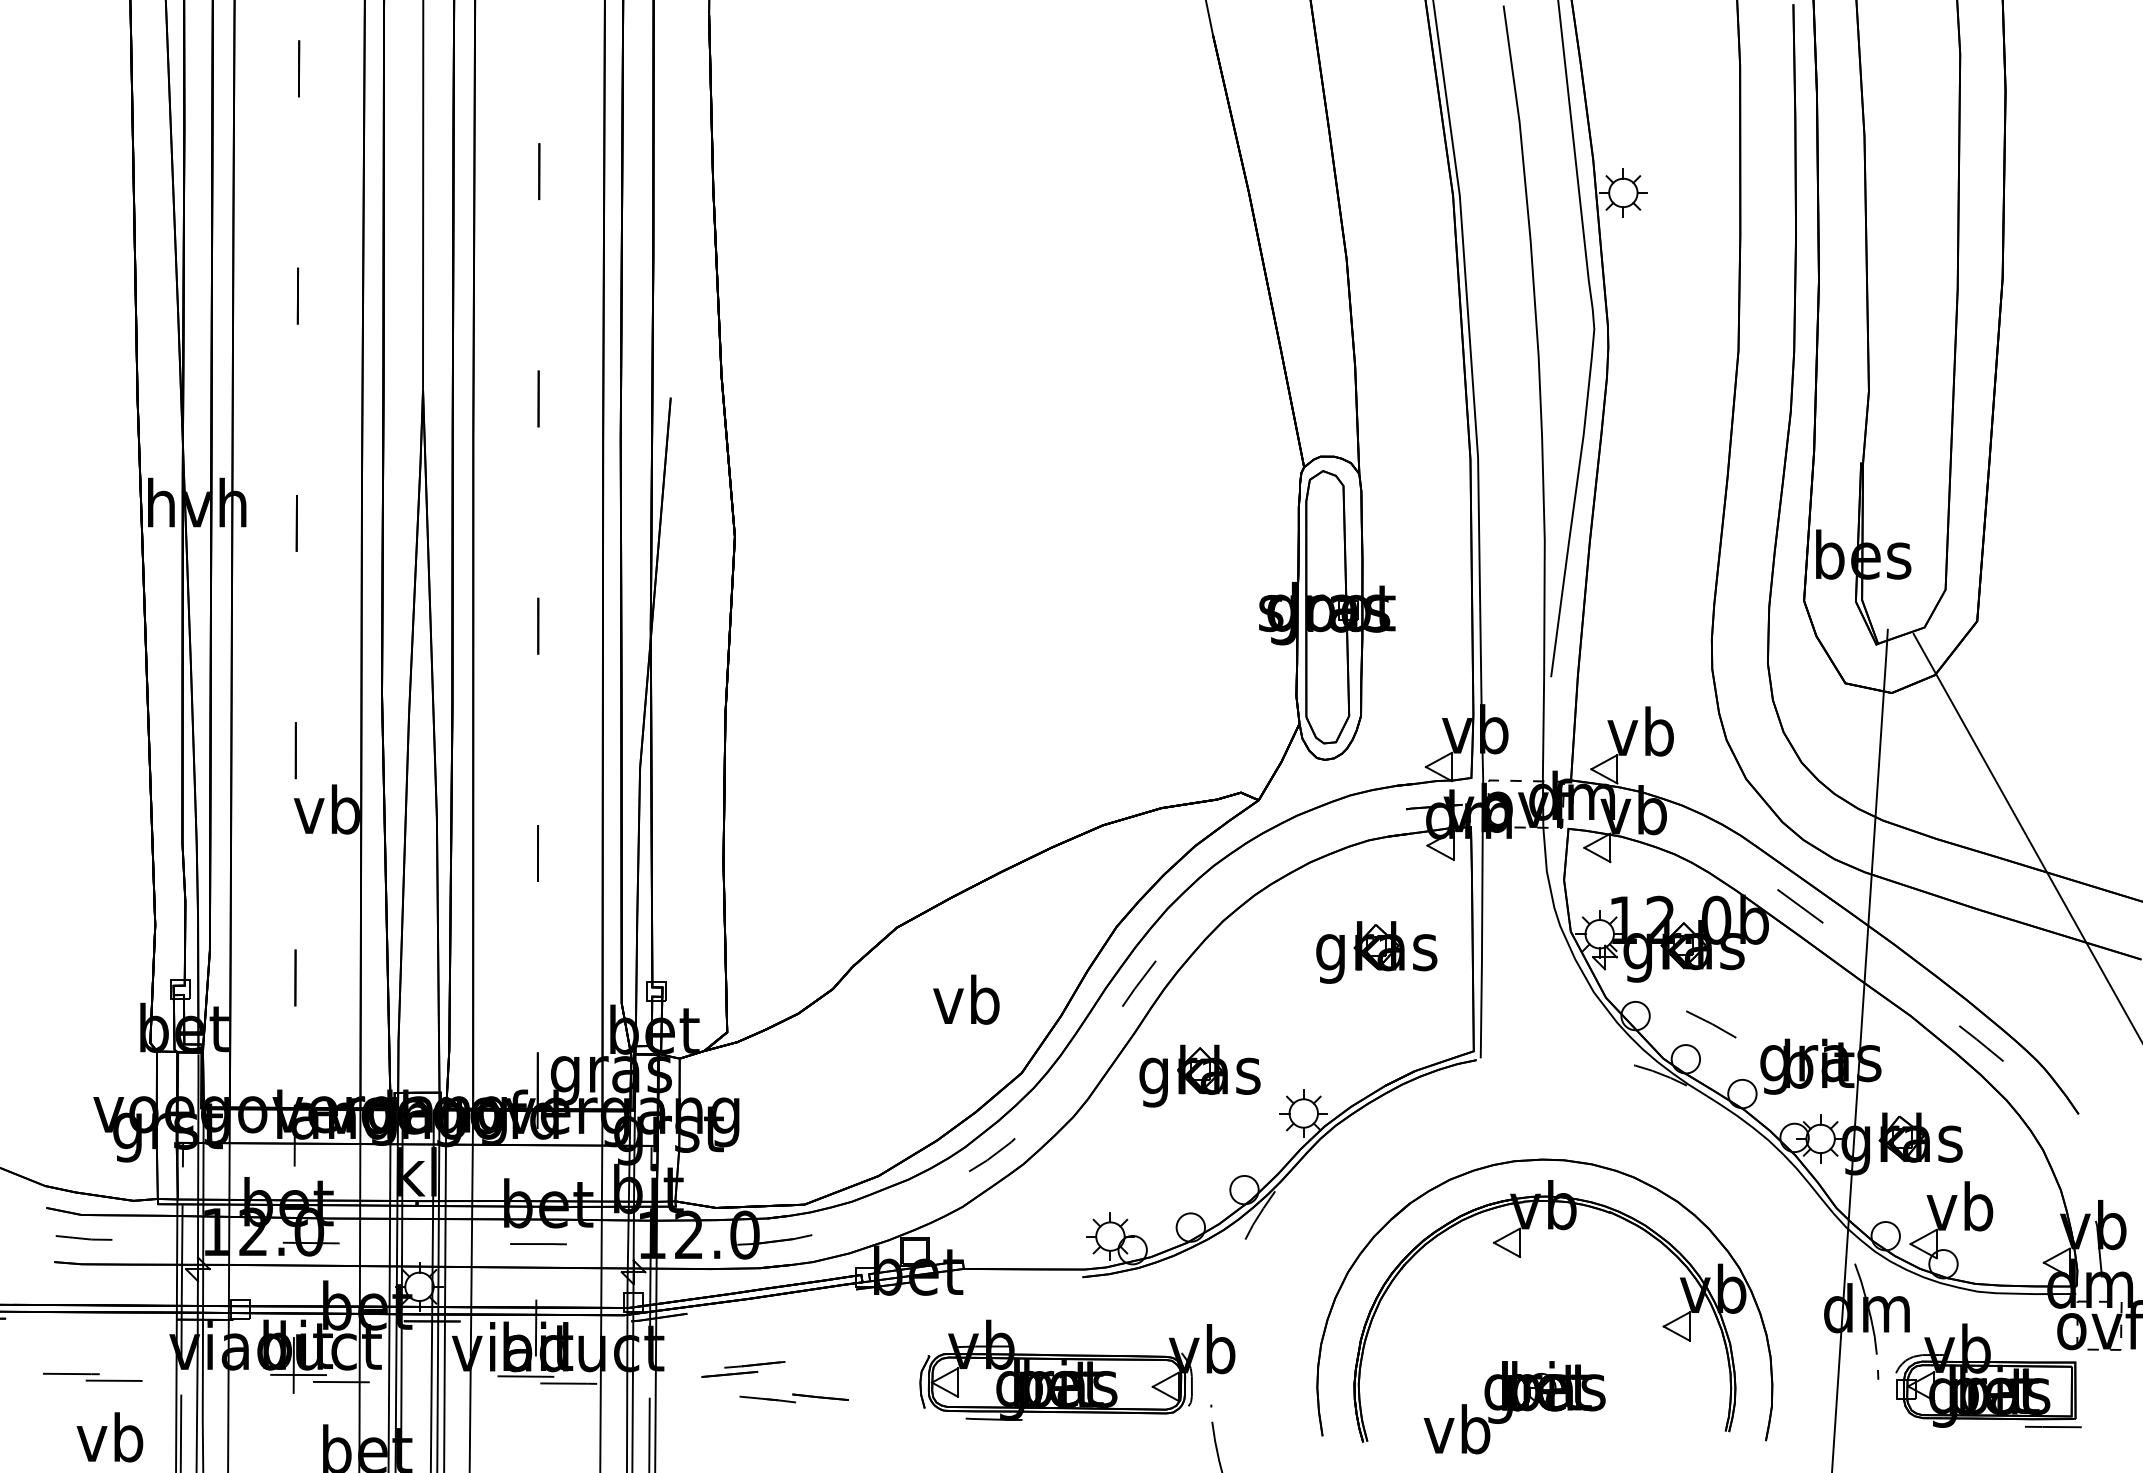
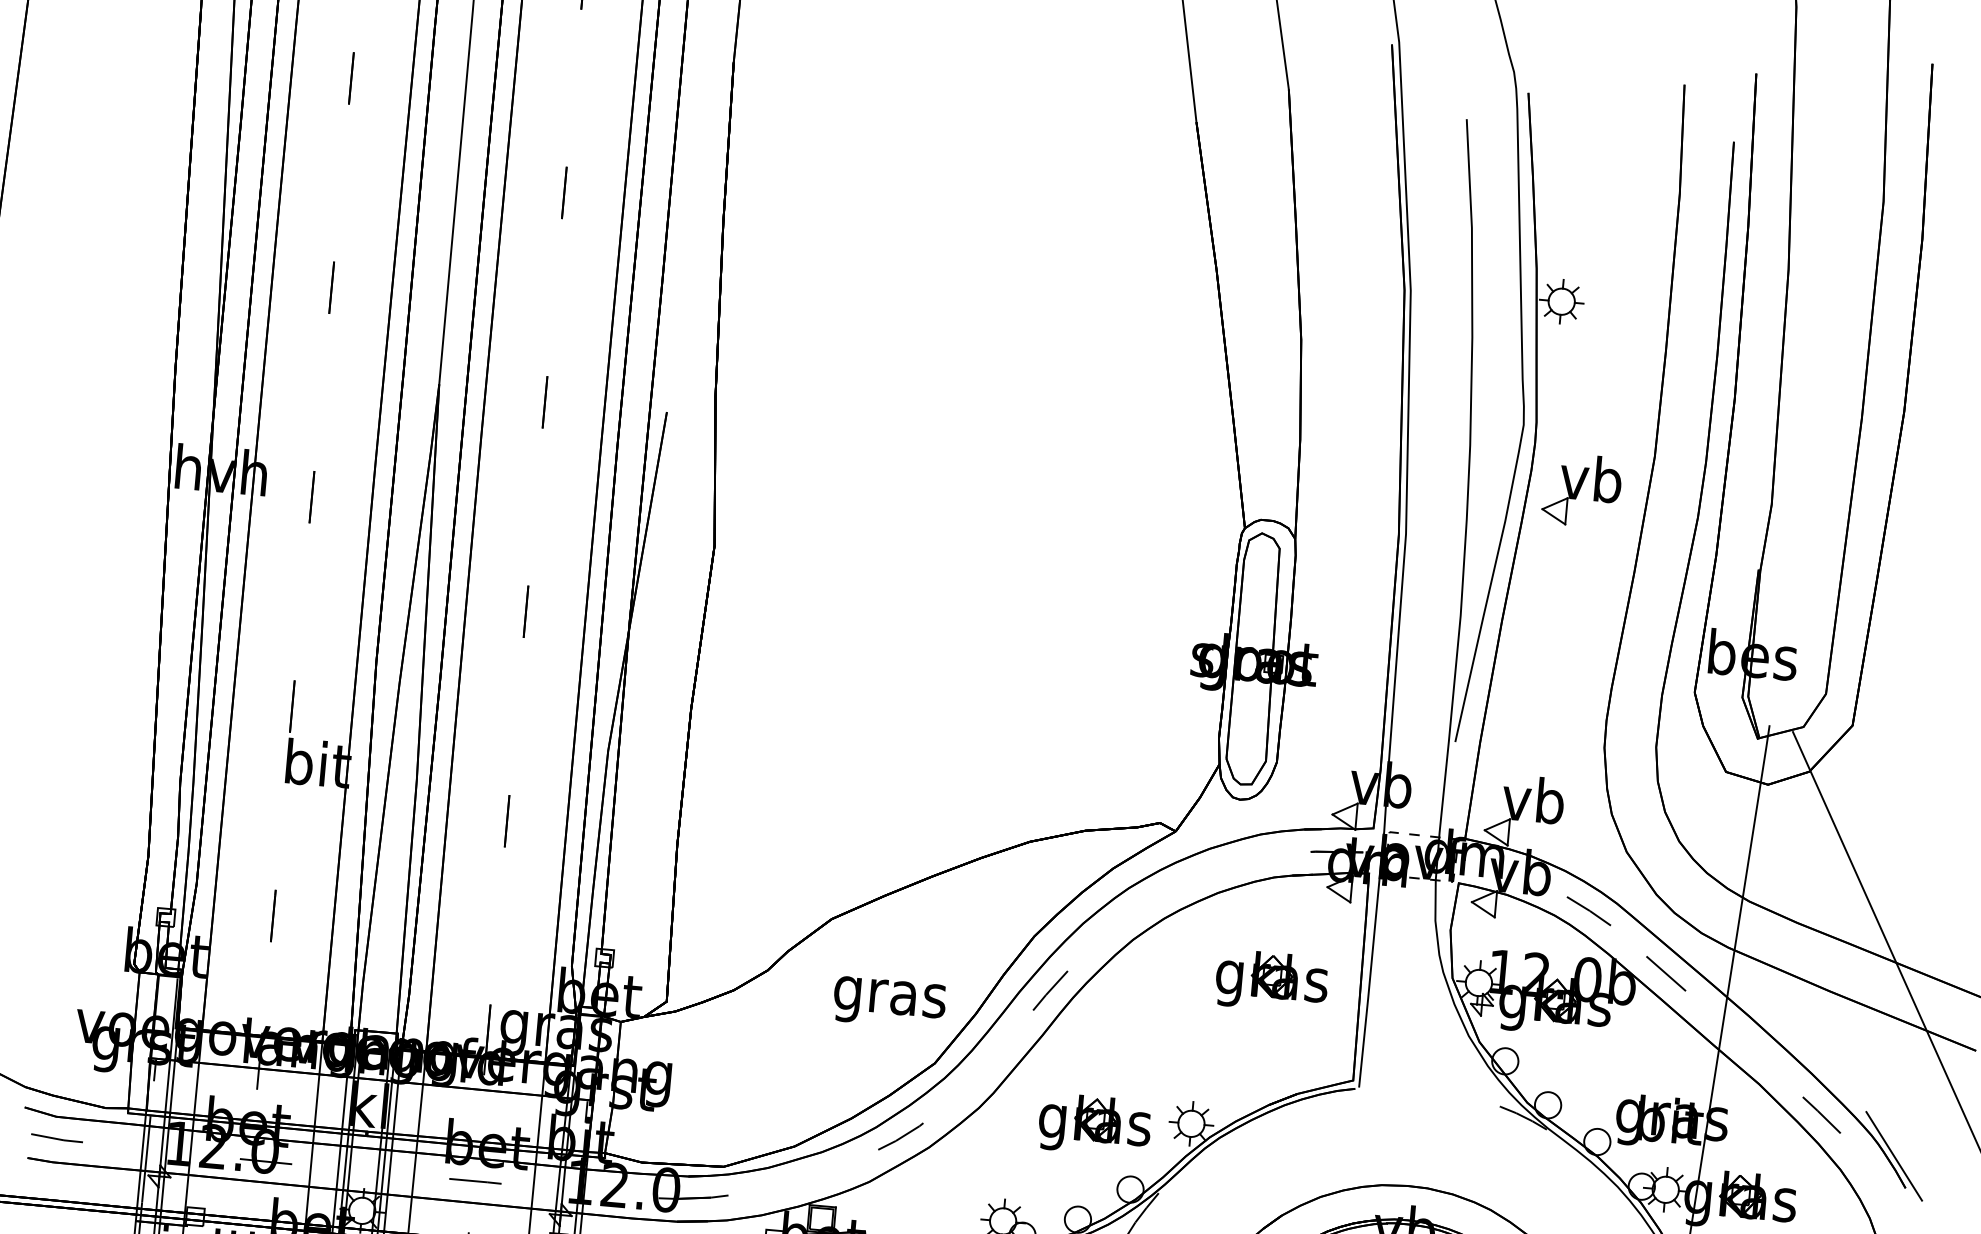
part: (1663, 394) -> (1582, 490), added
text: (328, 809) -> (317, 763), vb -> bit
text: (966, 1005) -> (889, 996), vb -> gras
line: (1711, 1024) -> (1589, 911), moved
part: (1199, 1075) -> (1094, 1124), moved
line: (2063, 1080) -> (1894, 1155), added

